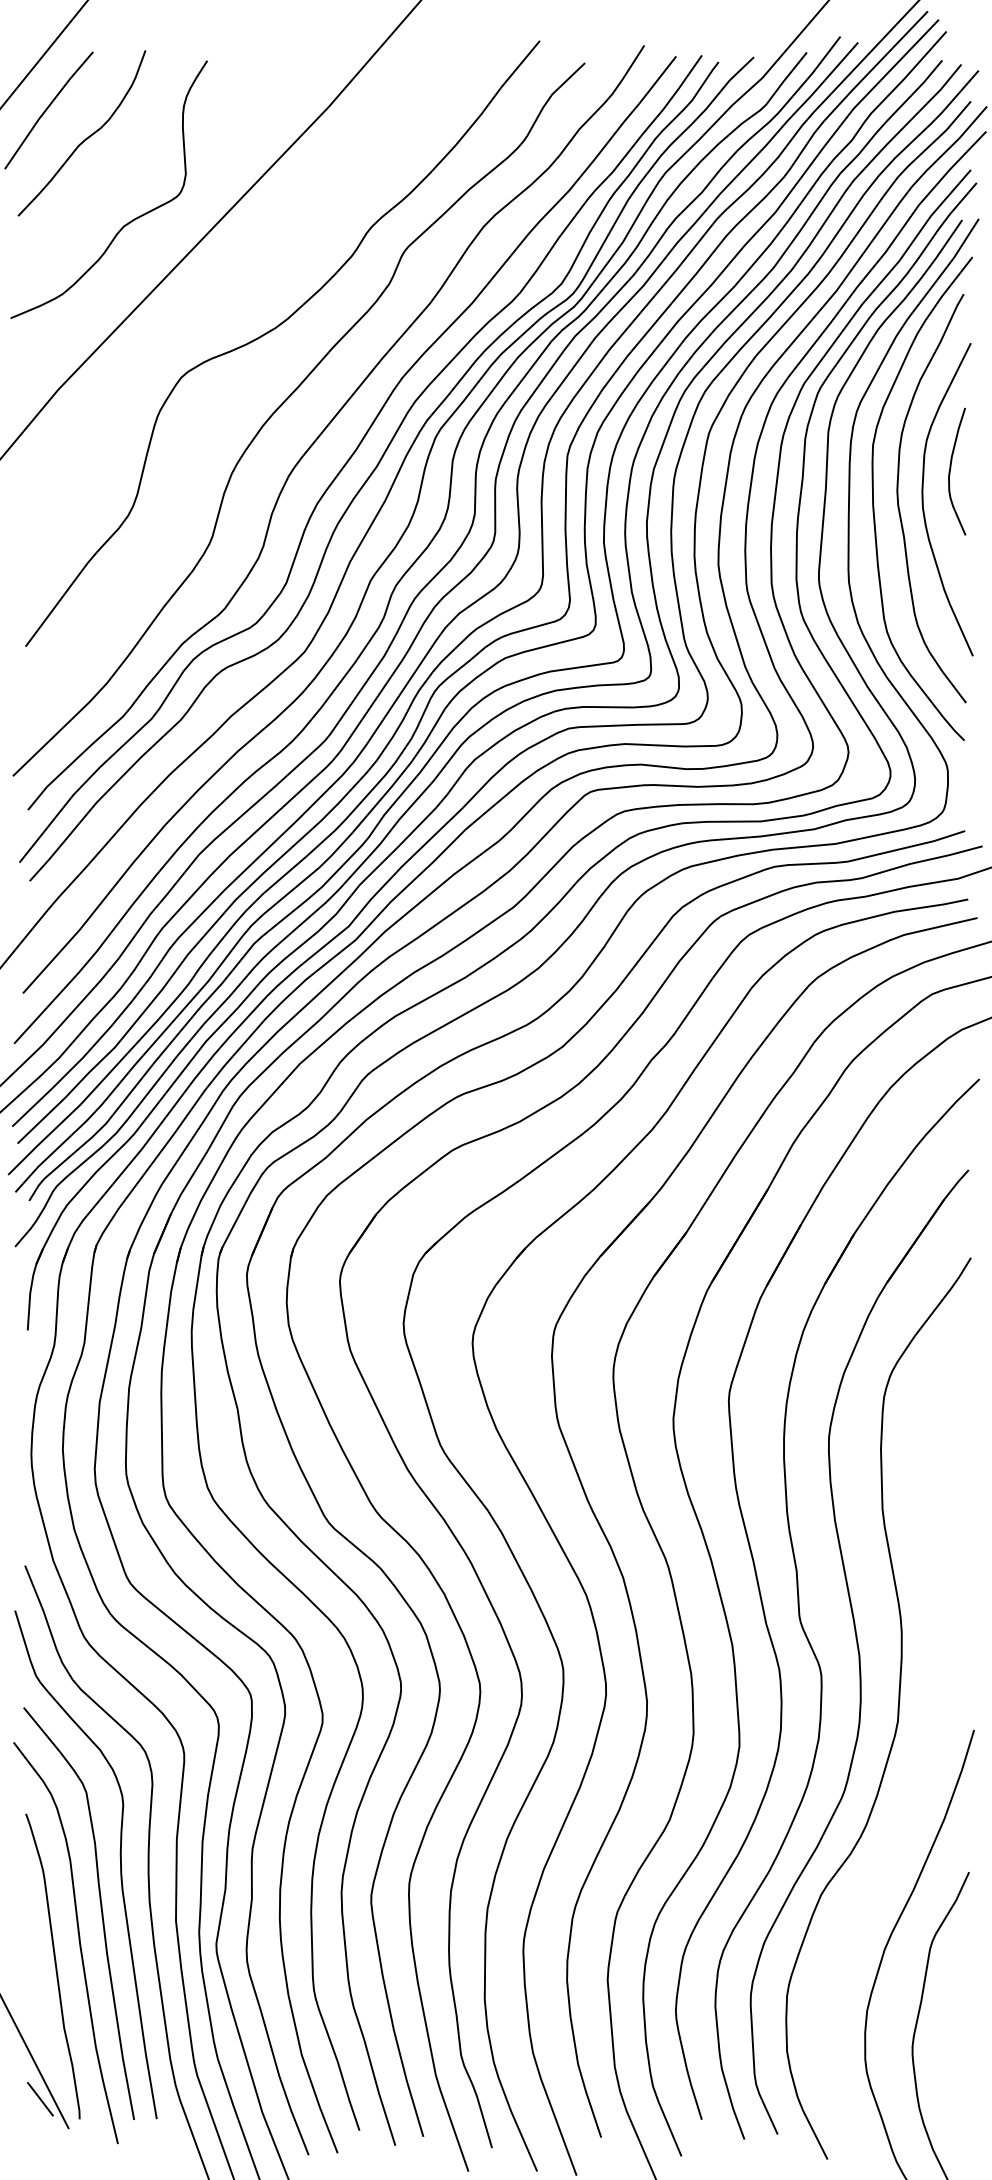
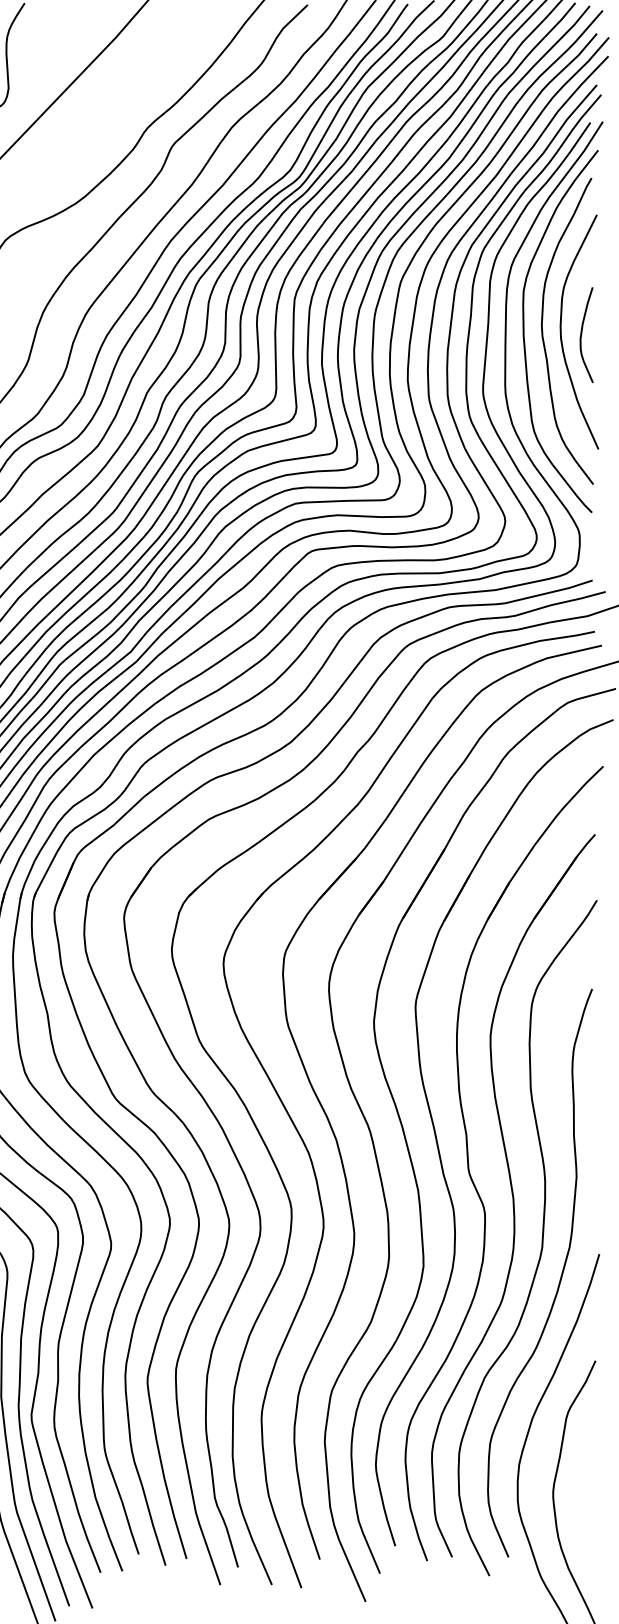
curve: (951, 468) -> (582, 332), moved
curve: (921, 1763) -> (559, 1279), added

